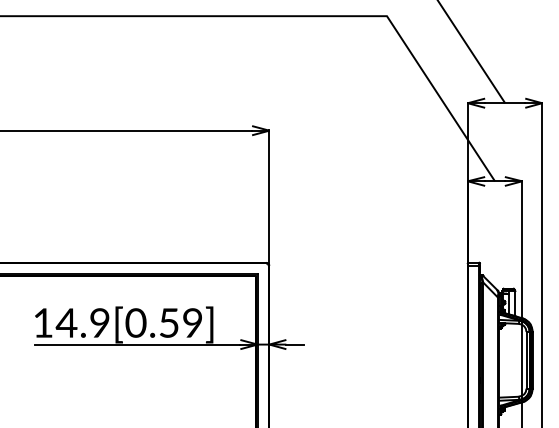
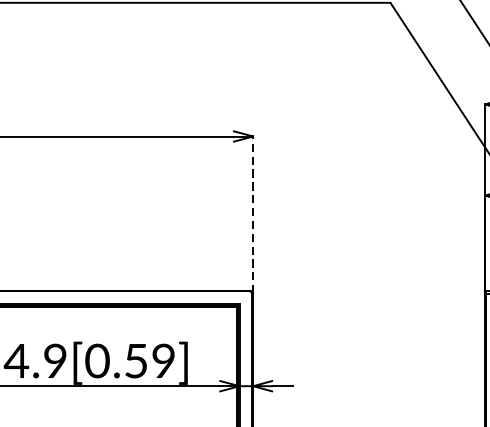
line: (269, 197) -> (253, 214), solid -> dashed

